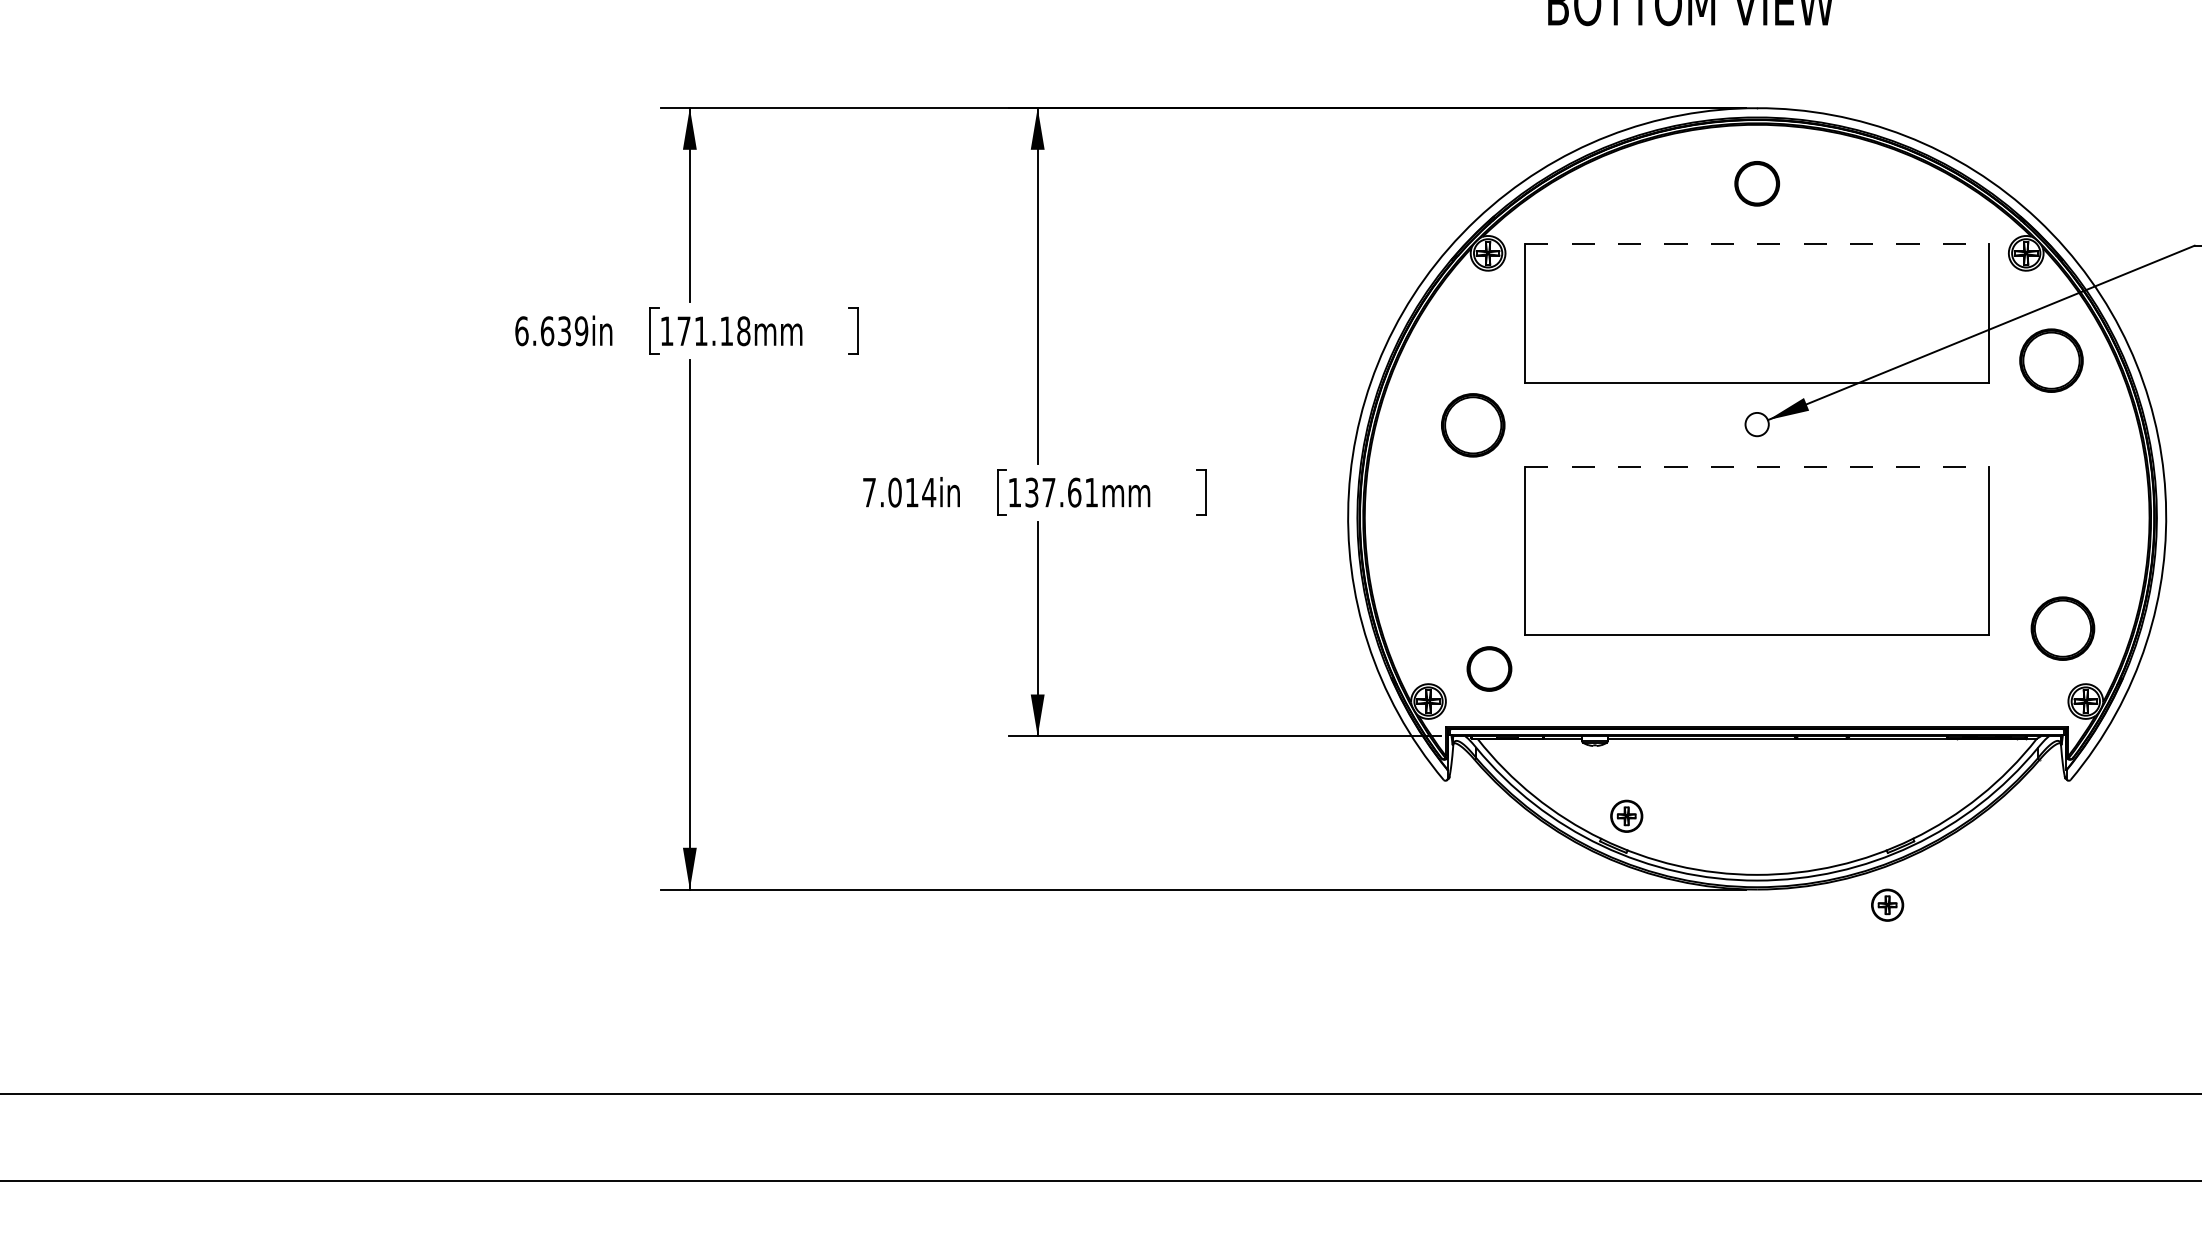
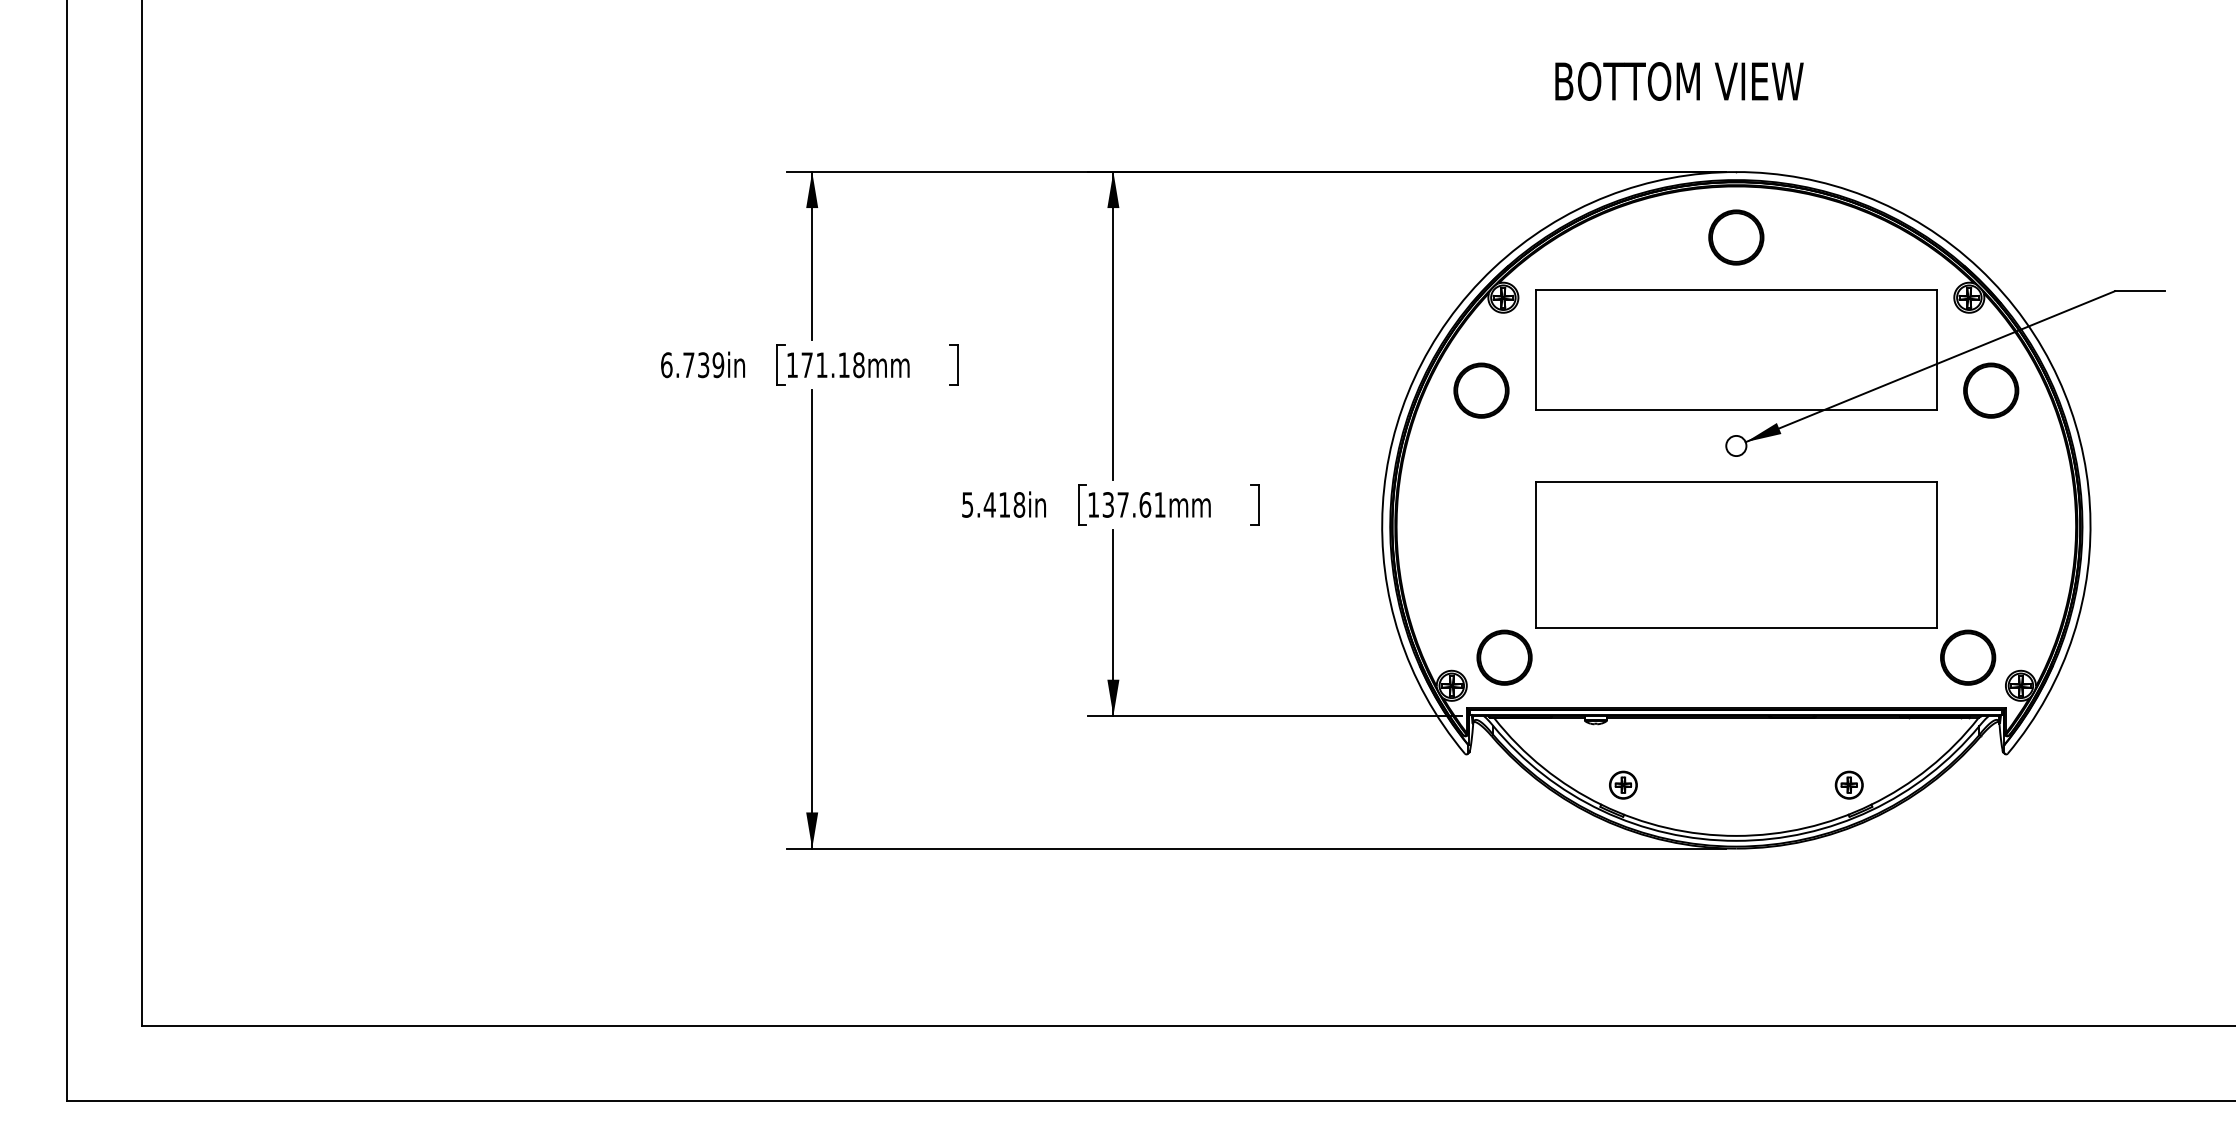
part: (1757, 183) -> (1736, 237), size x1.43
line: (1757, 243) -> (1736, 289), dashed -> solid
text: (547, 331) -> (688, 365), 6.639in -> 6.739in
part: (1473, 425) -> (1481, 390), moved
line: (1757, 466) -> (1736, 482), dashed -> solid
text: (899, 492) -> (993, 504), 7.014in -> 5.418in
part: (2063, 628) -> (1968, 657), moved
part: (1489, 668) -> (1504, 657), size x1.43
part: (1886, 904) -> (1848, 784), moved

